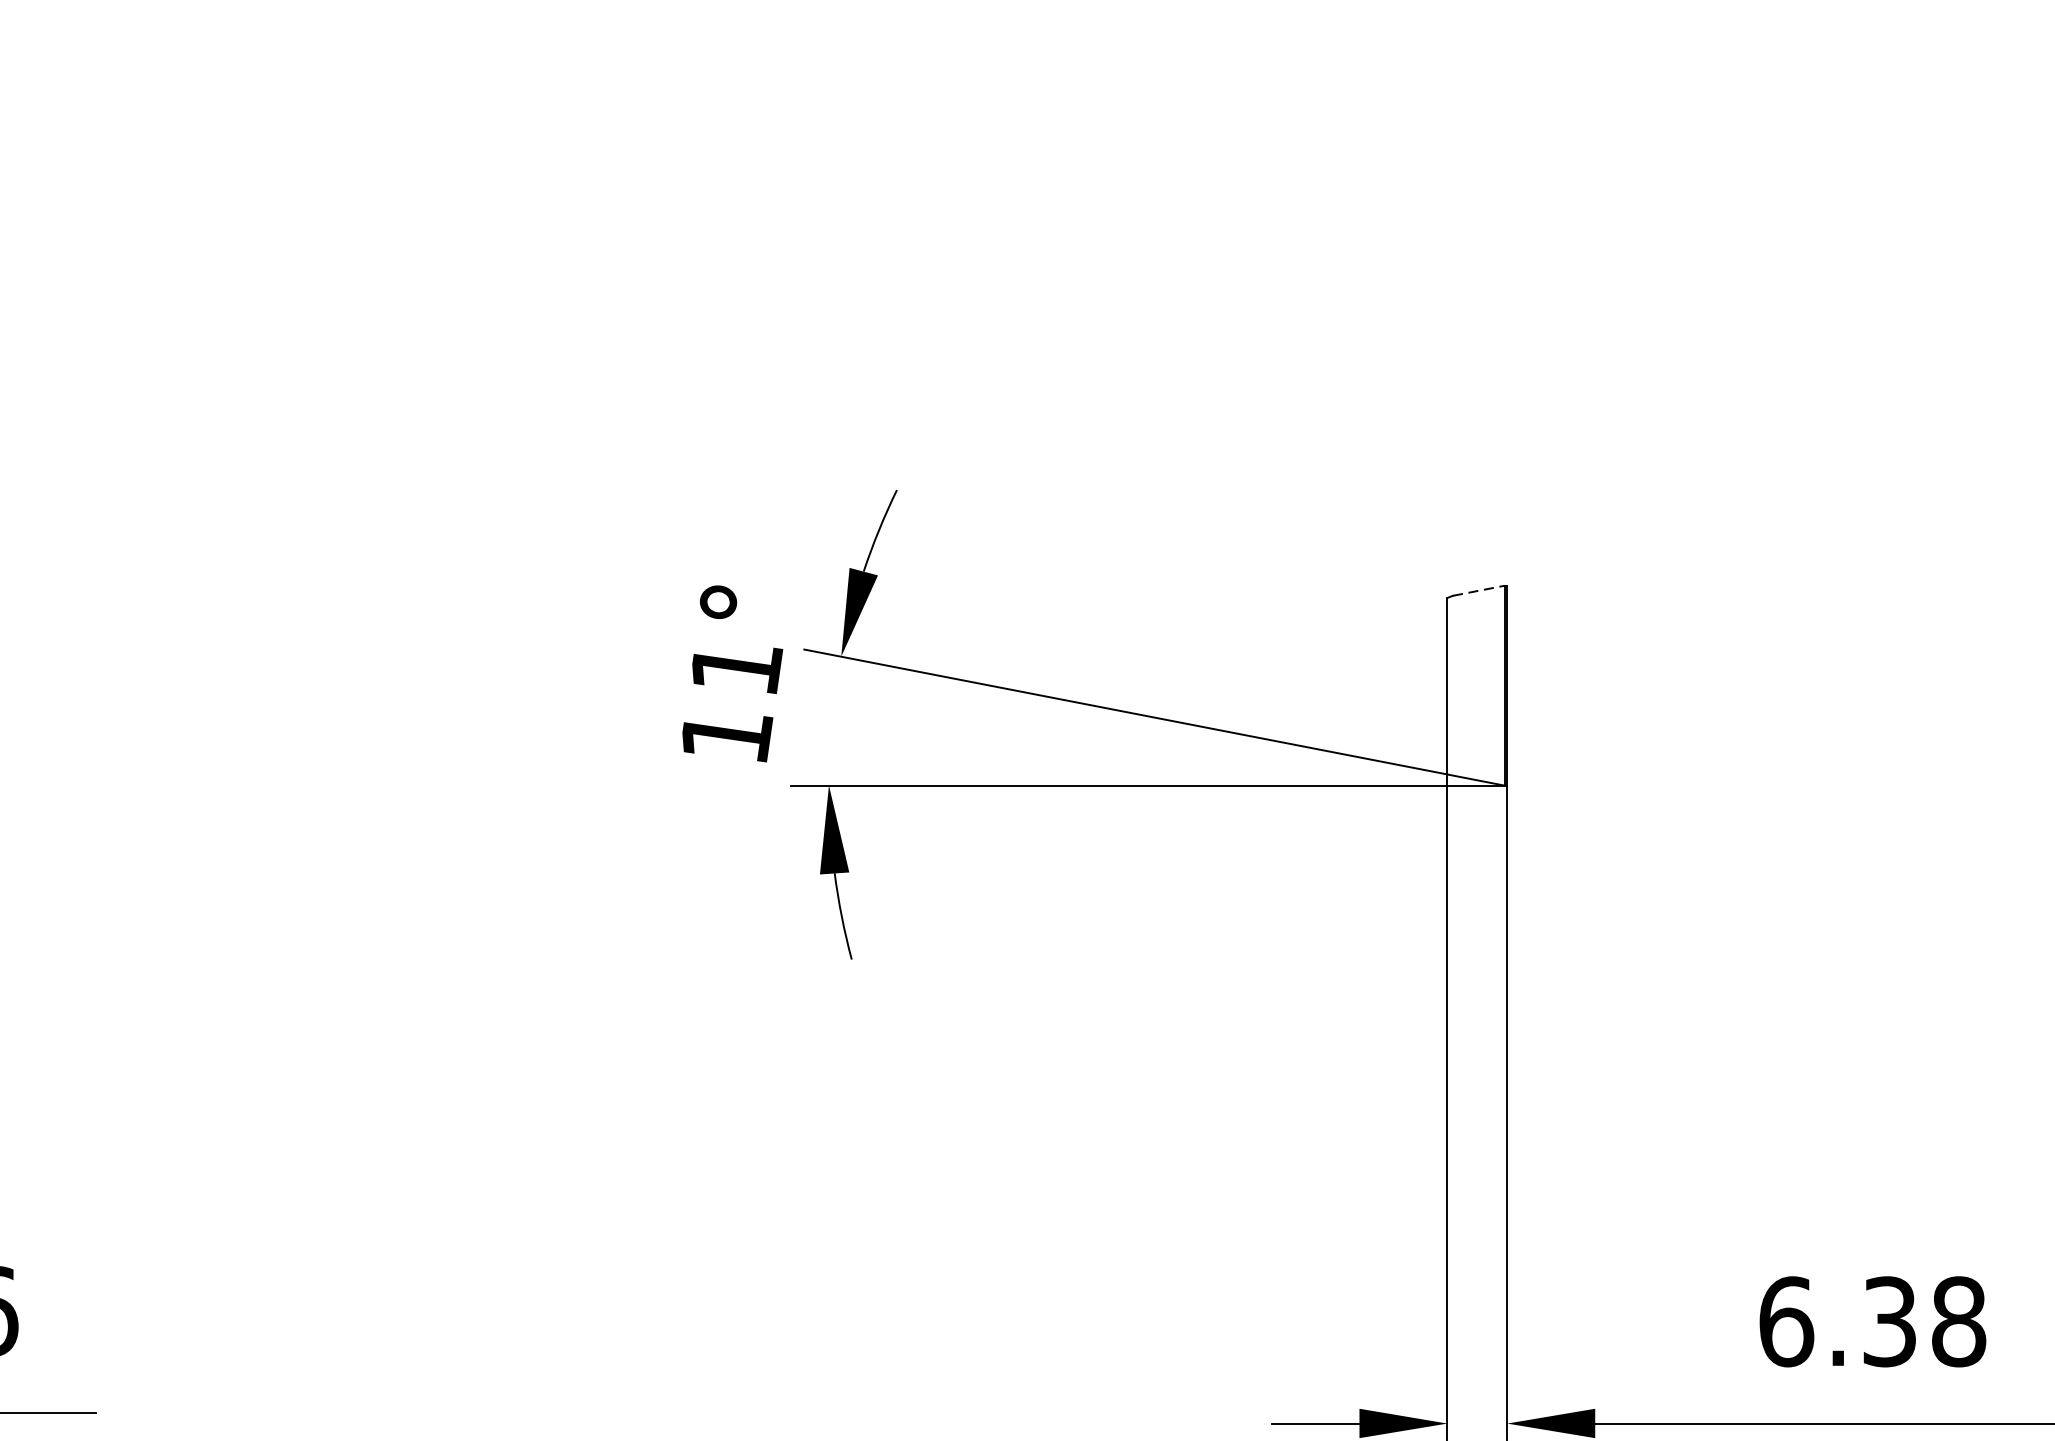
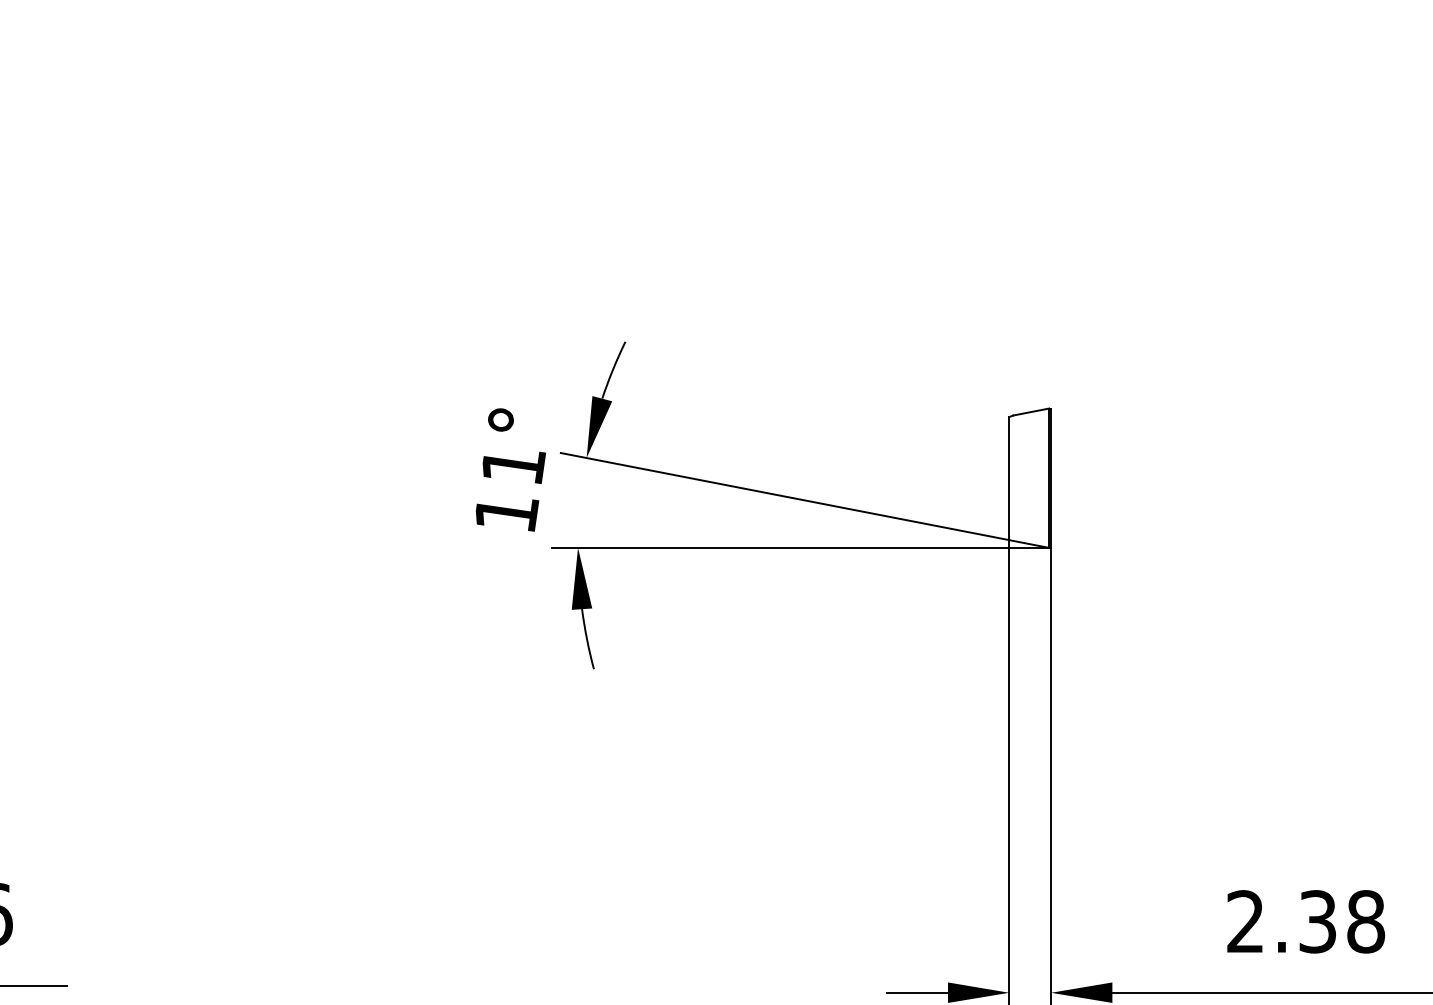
line: (1479, 590) -> (1031, 411), dashed -> solid
text: (1787, 1321) -> (1246, 921), 6.38 -> 2.38

